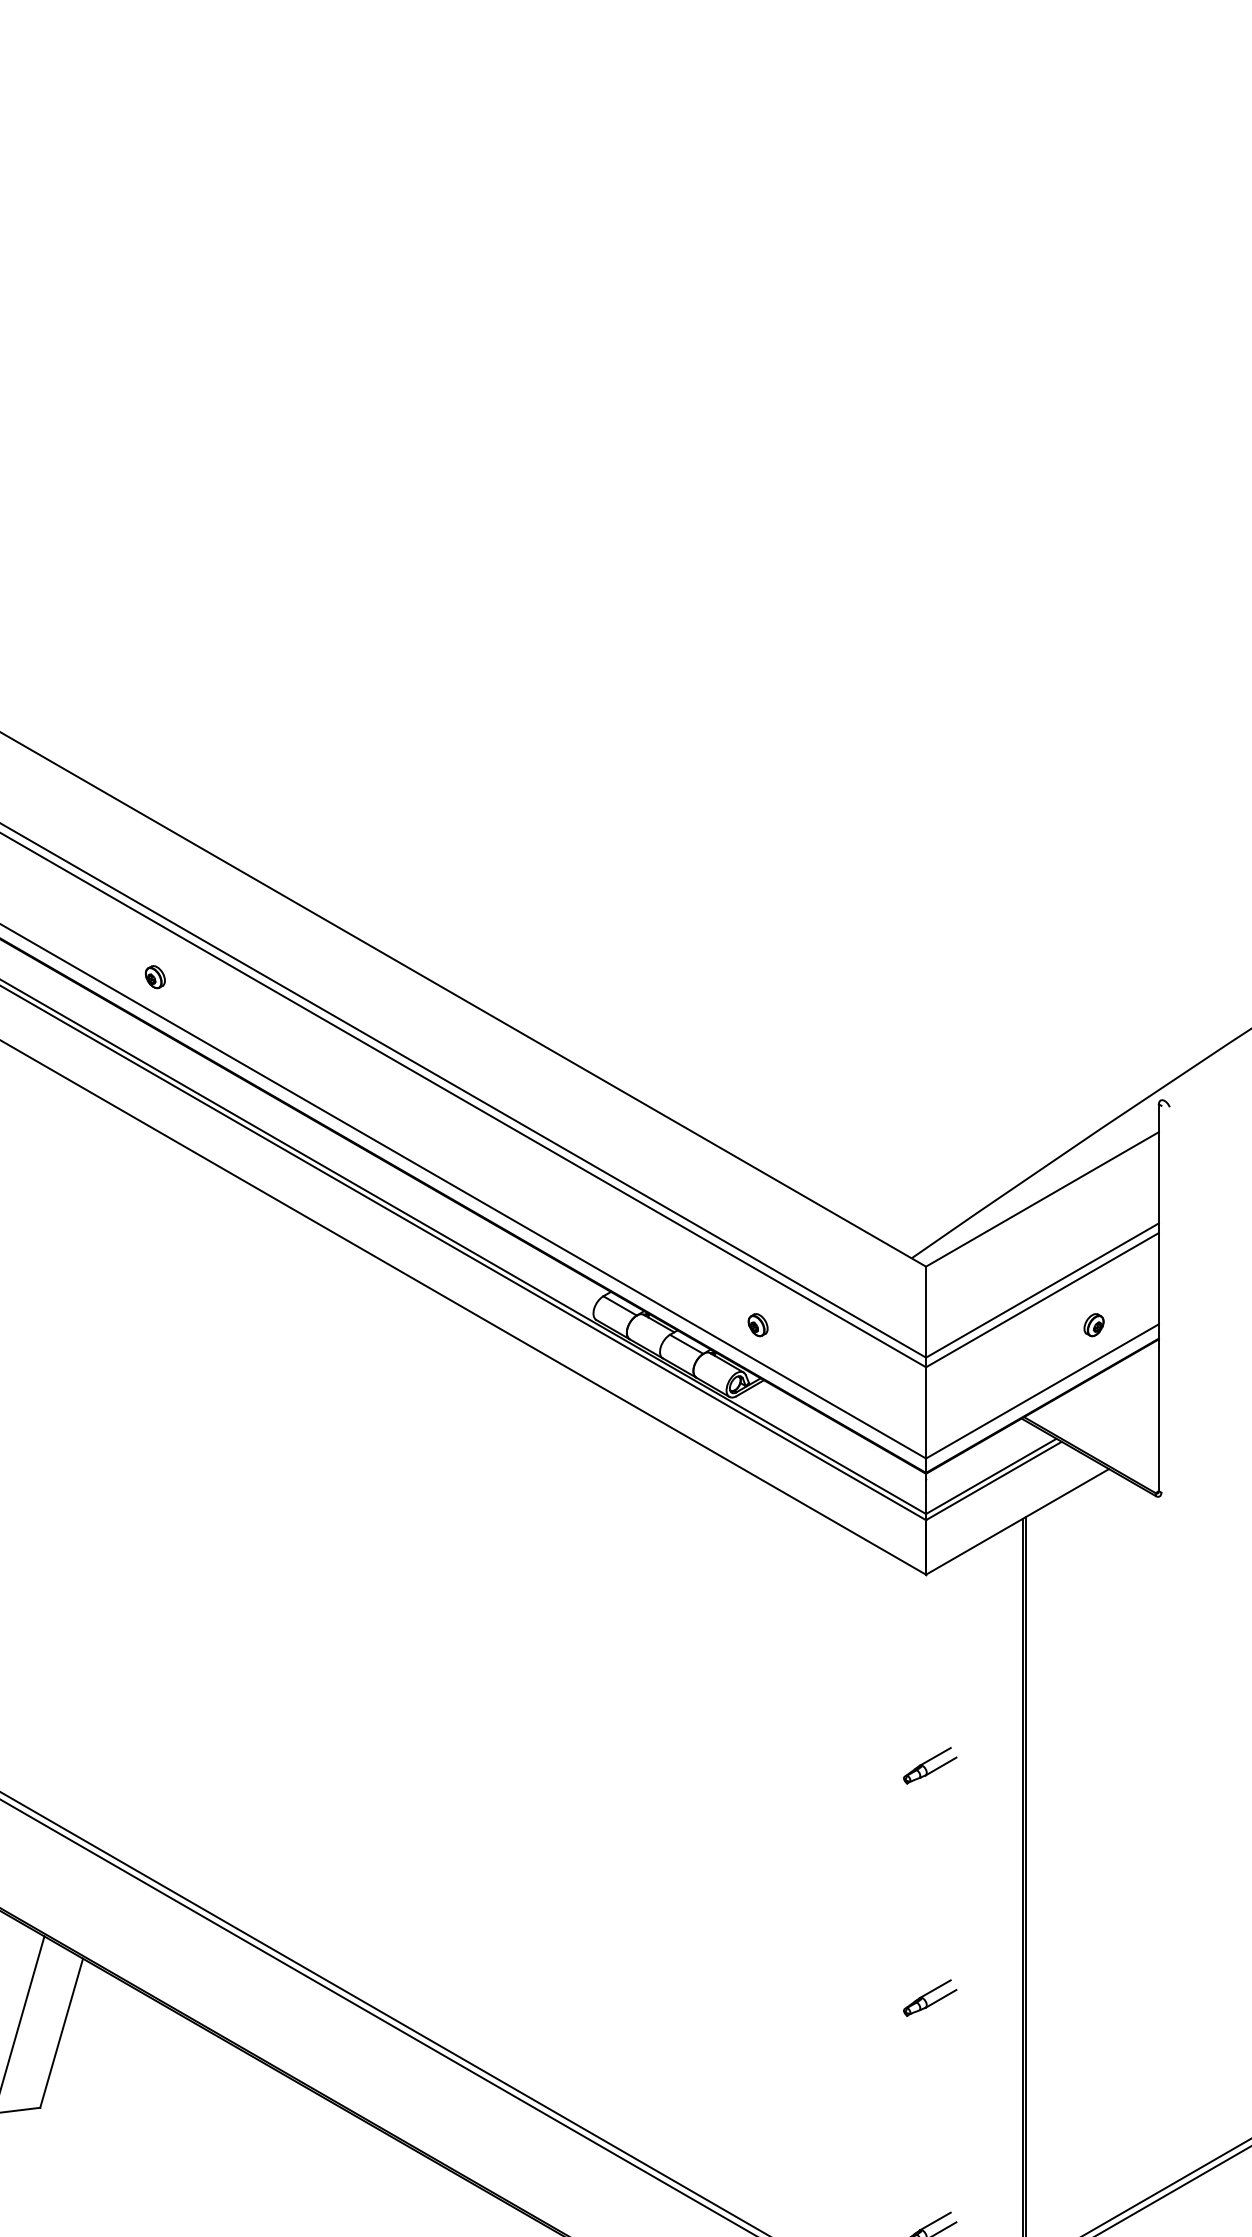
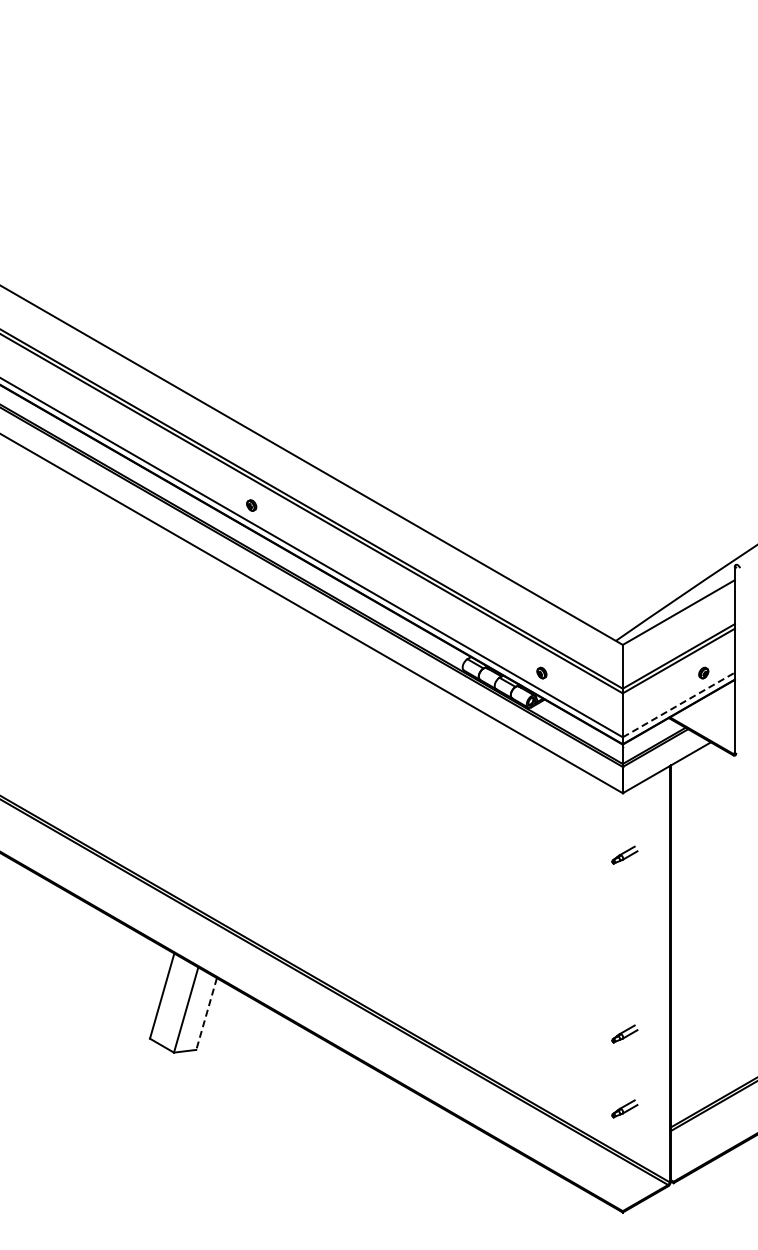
line: (1041, 1390) -> (678, 704), solid -> dashed
part: (929, 1764) -> (624, 854), moved
part: (929, 1996) -> (624, 1033), moved
line: (61, 2034) -> (206, 1014), solid -> dashed

